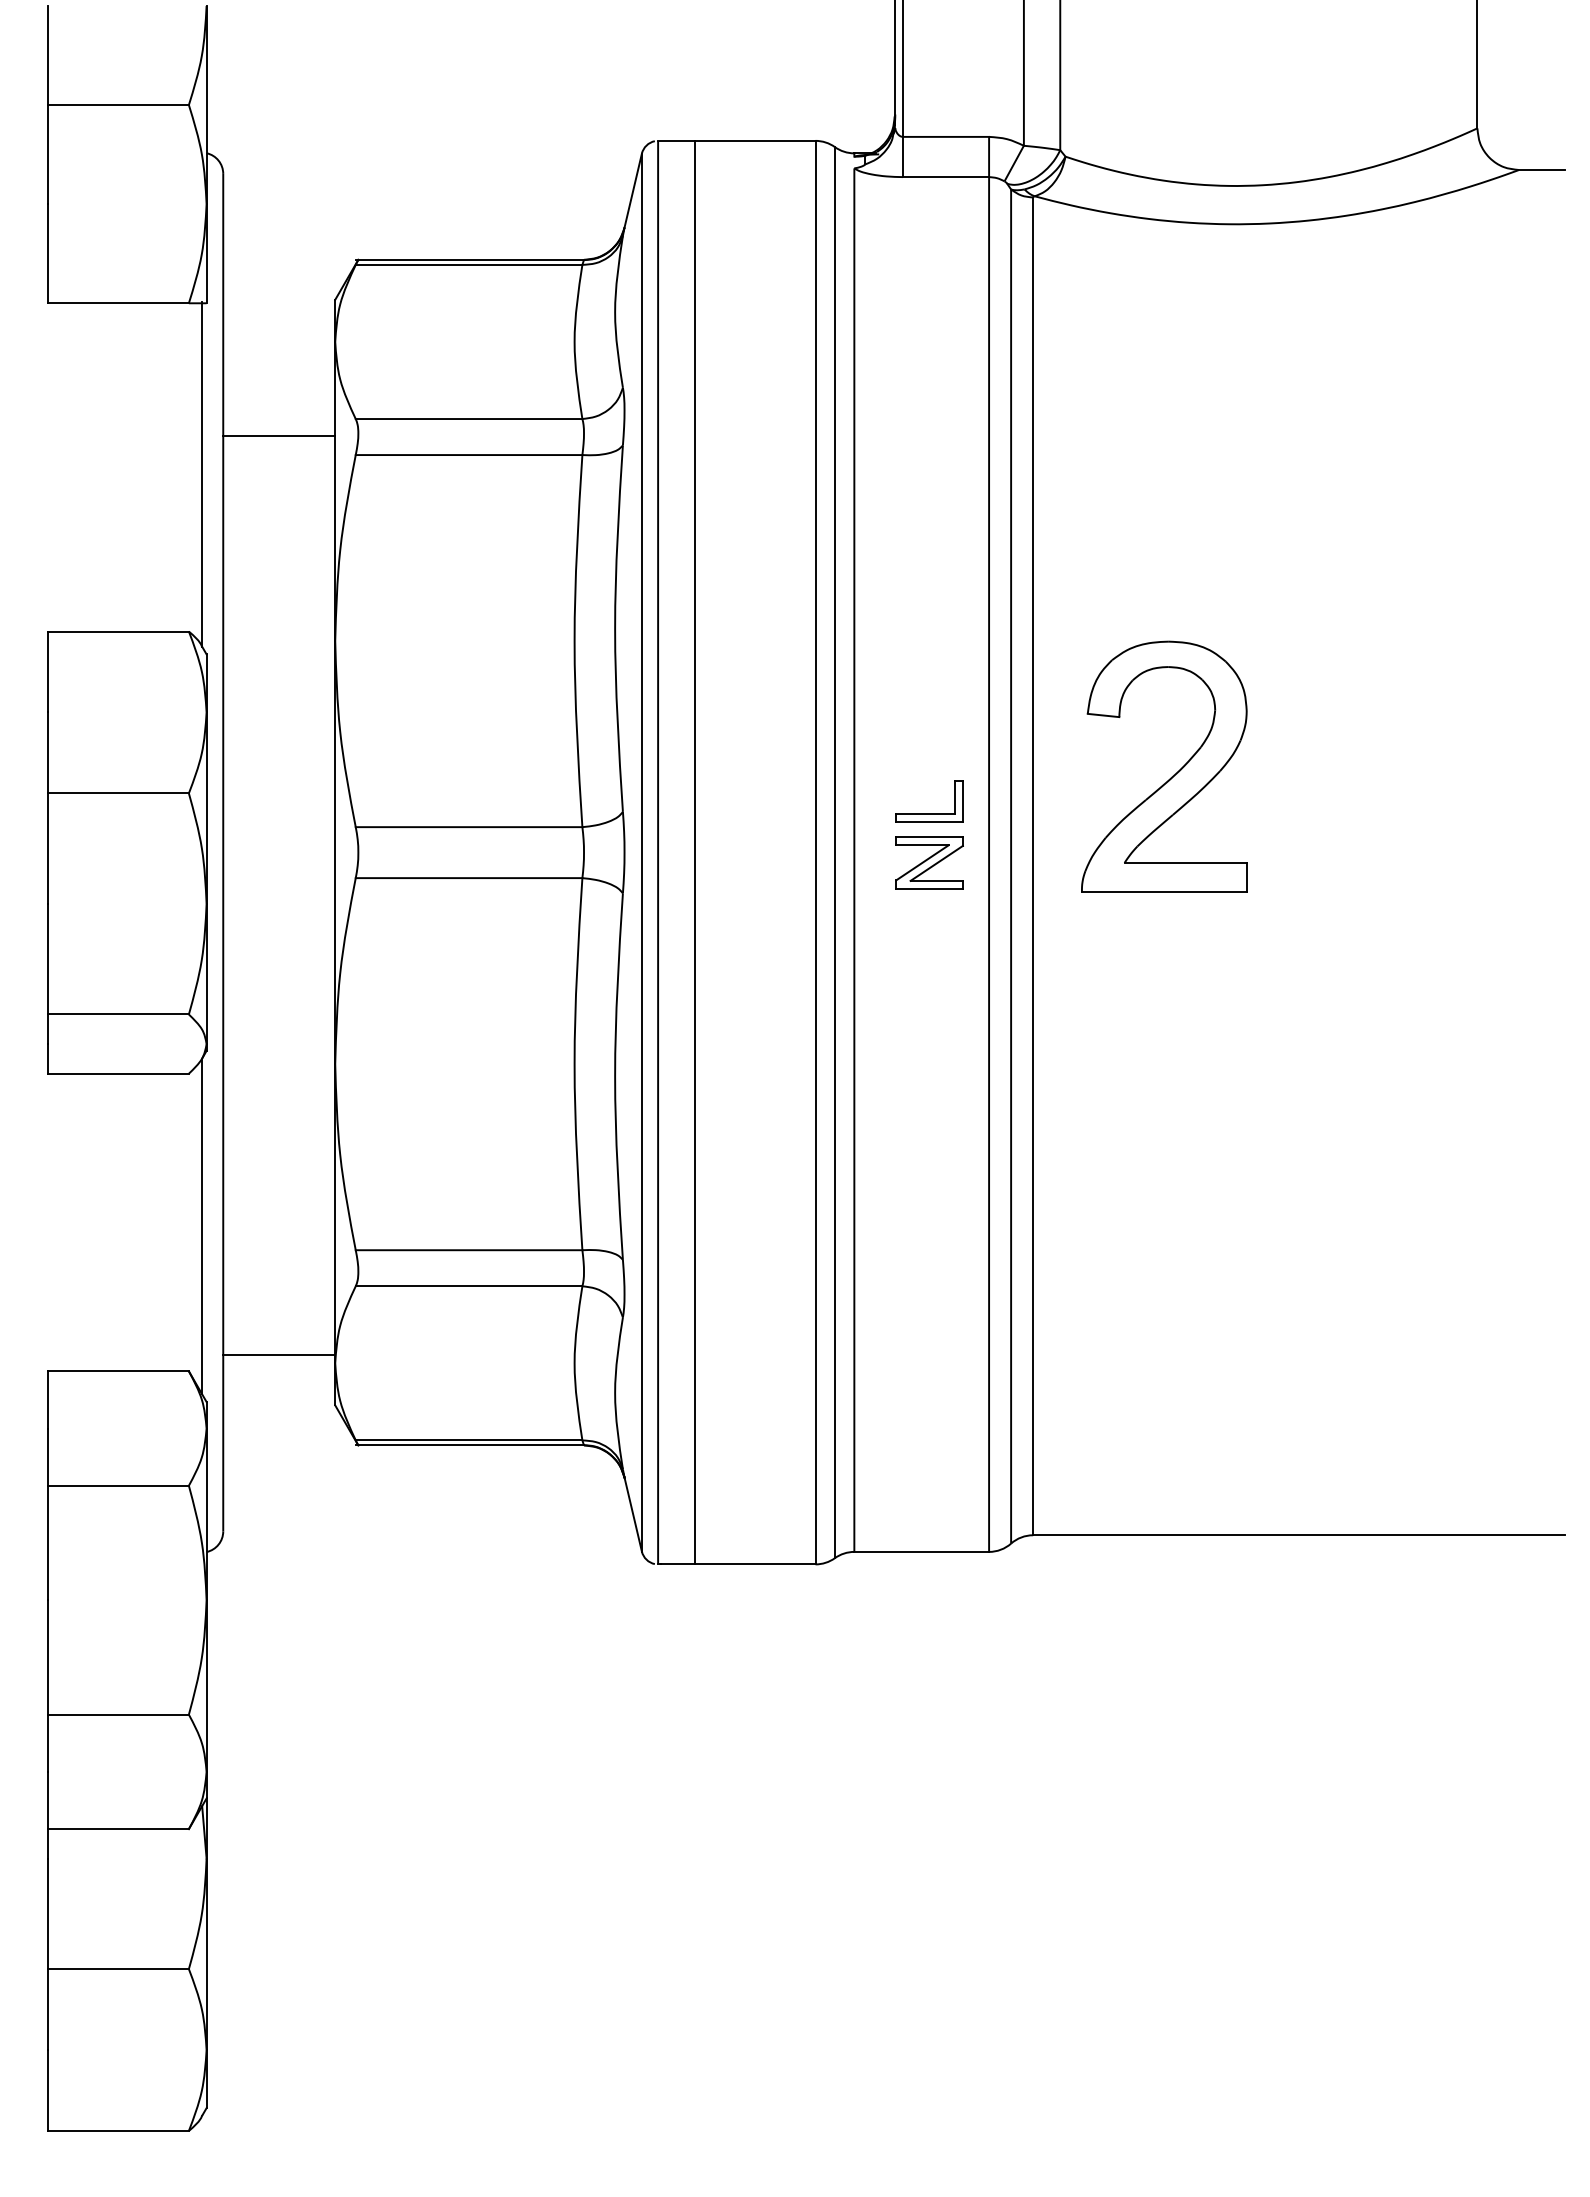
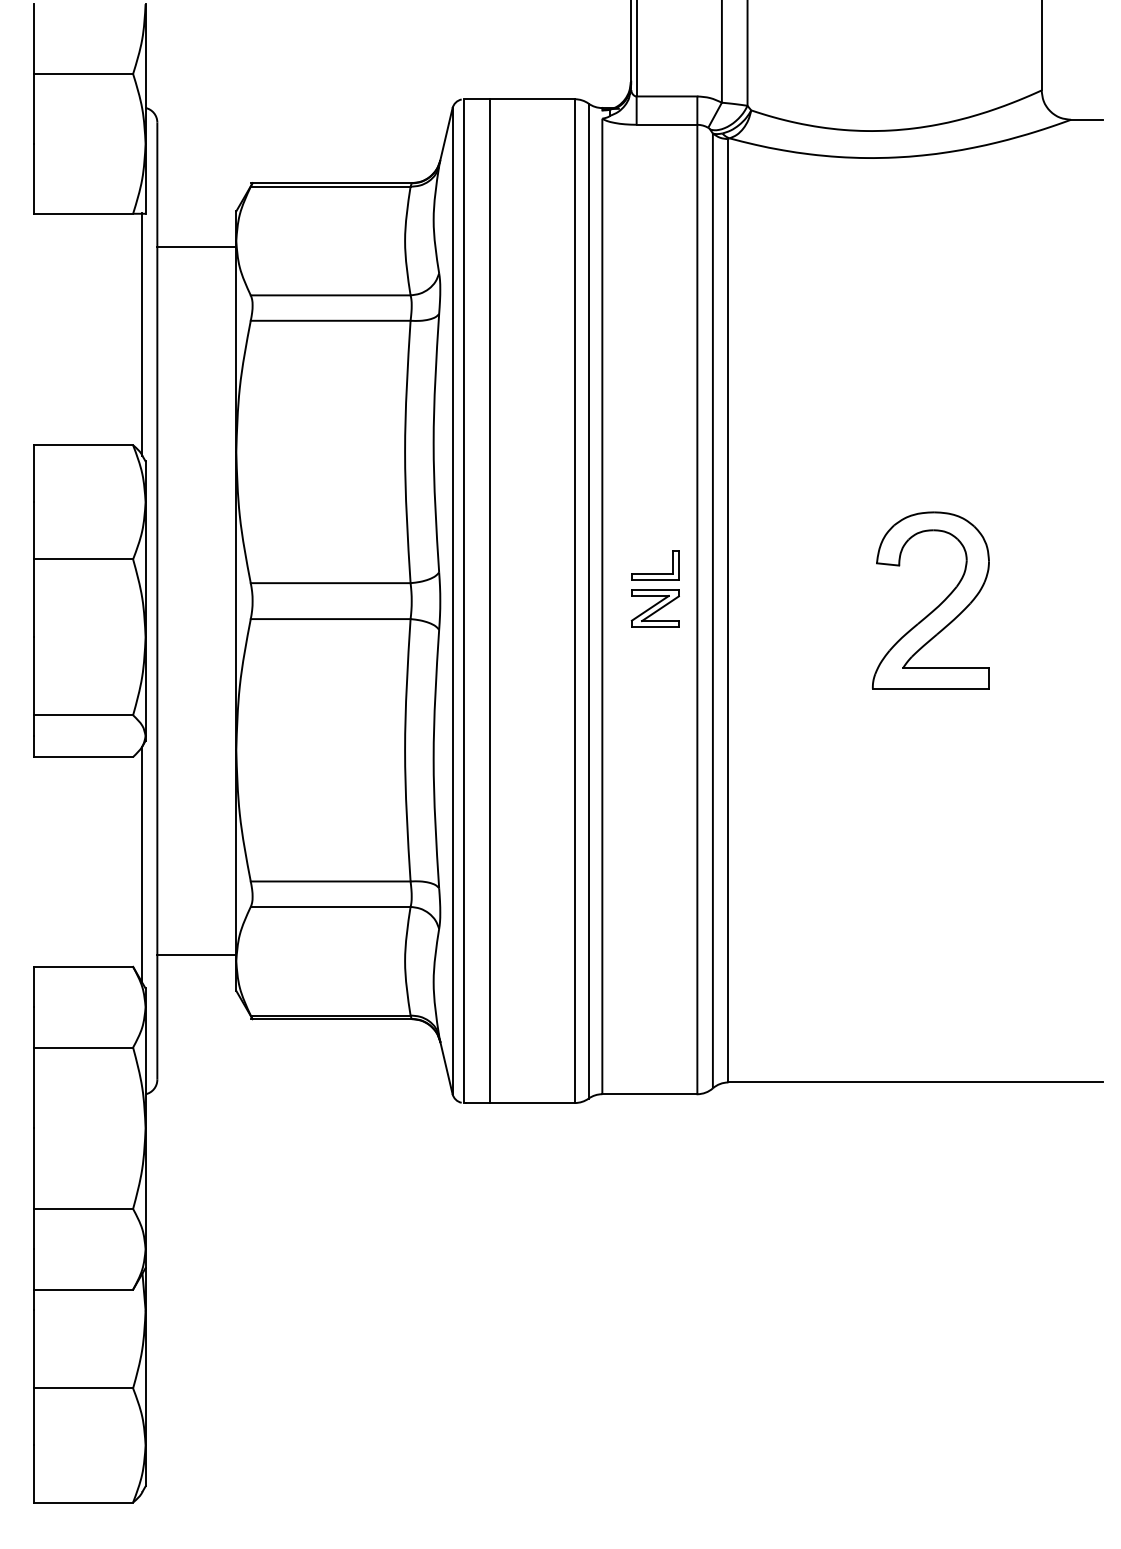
line: (278, 436) -> (196, 247), moved
part: (1172, 775) -> (936, 606), moved

